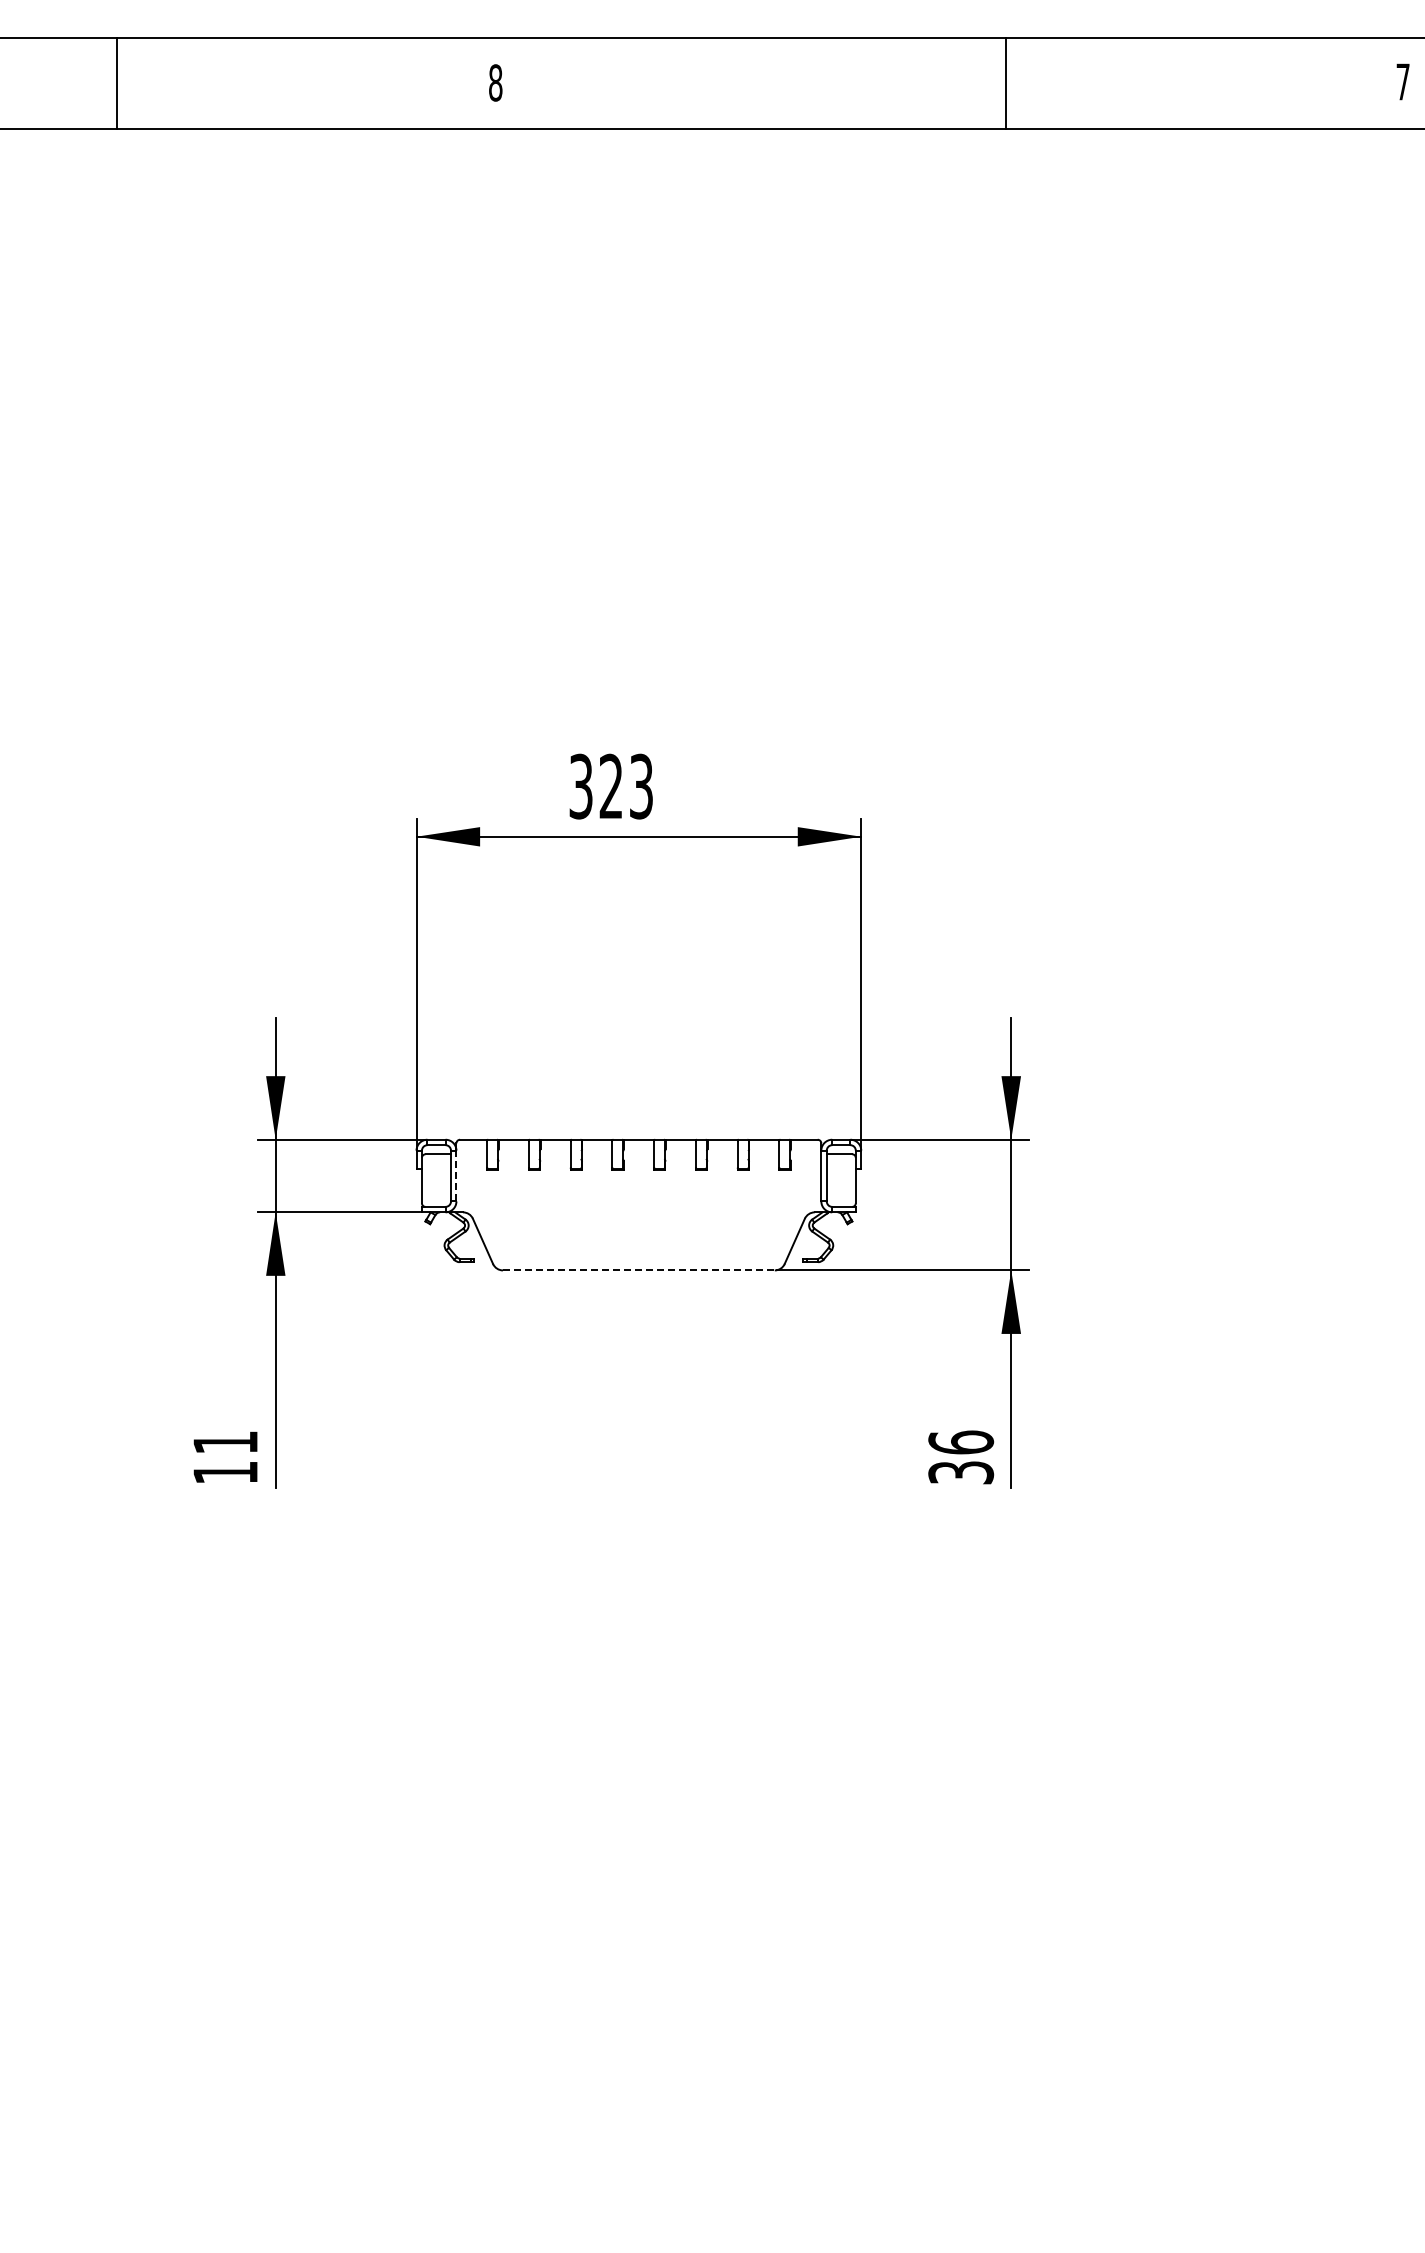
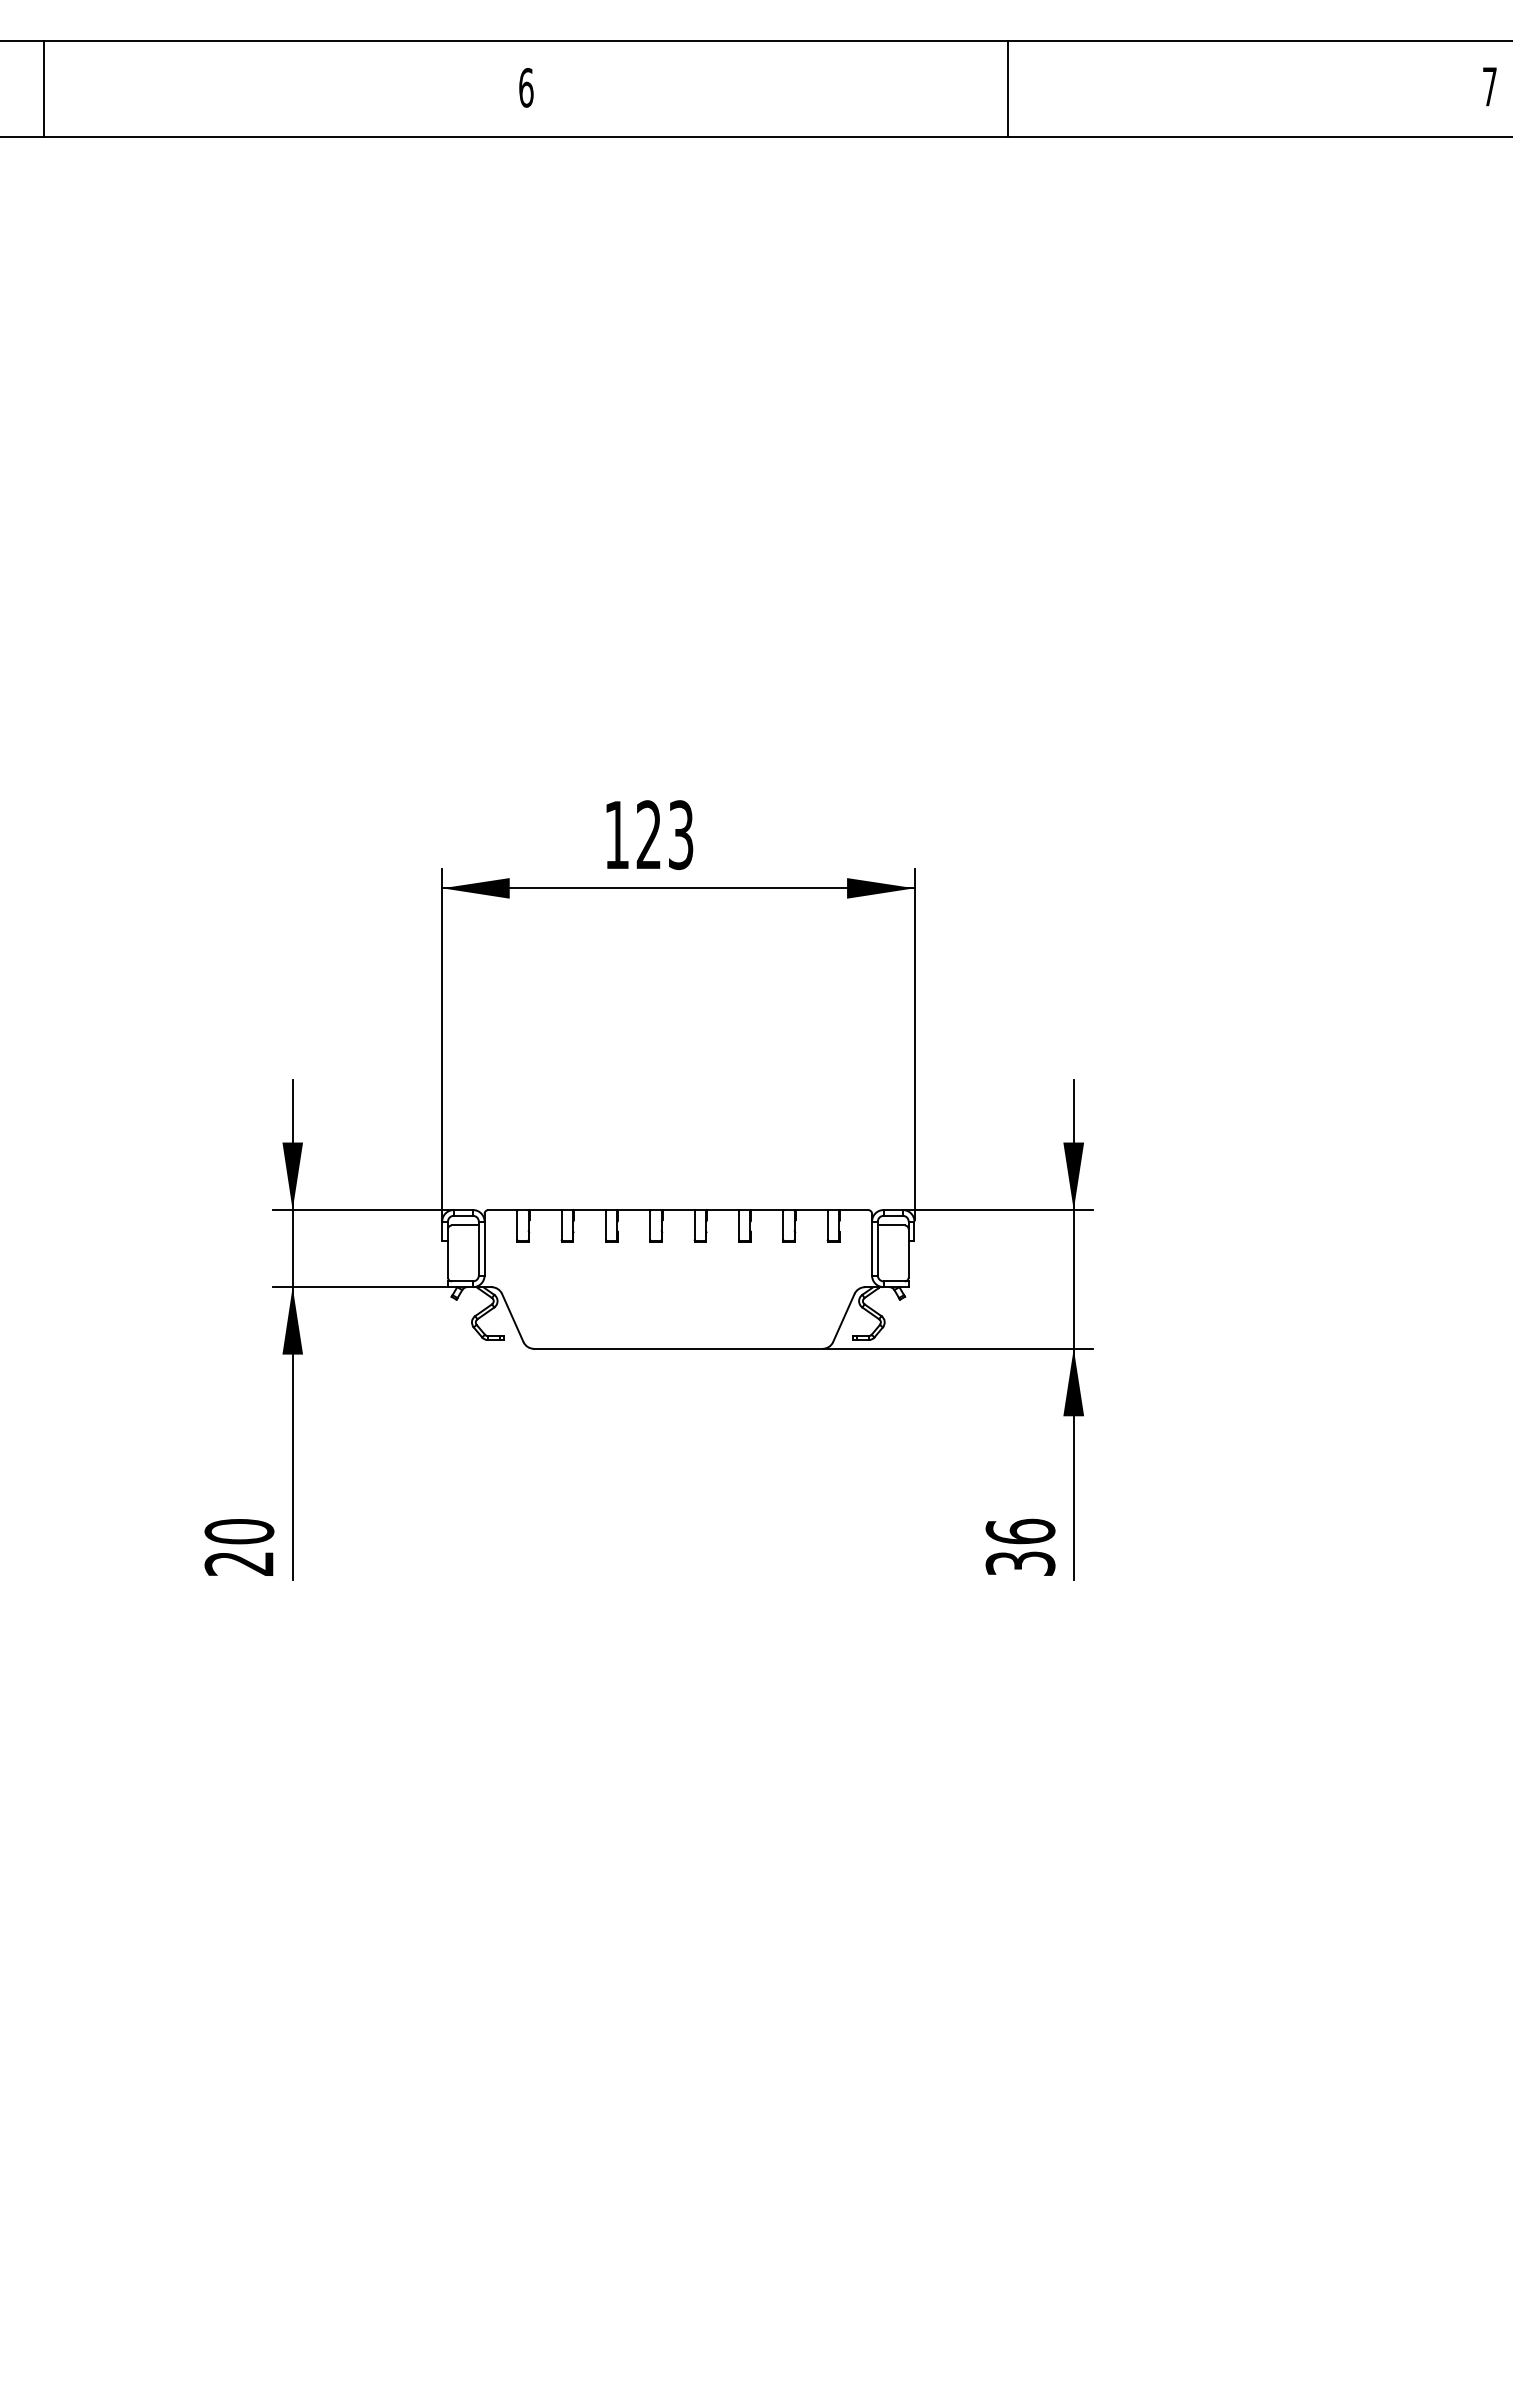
text: (495, 82) -> (526, 87), 8 -> 6
line: (117, 83) -> (43, 88), moved
line: (1006, 83) -> (1008, 88), moved
text: (580, 786) -> (616, 834), 323 -> 123
line: (456, 1175) -> (484, 1248), dashed -> solid
line: (638, 1270) -> (677, 1348), dashed -> solid
text: (225, 1457) -> (239, 1547), 11 -> 20

